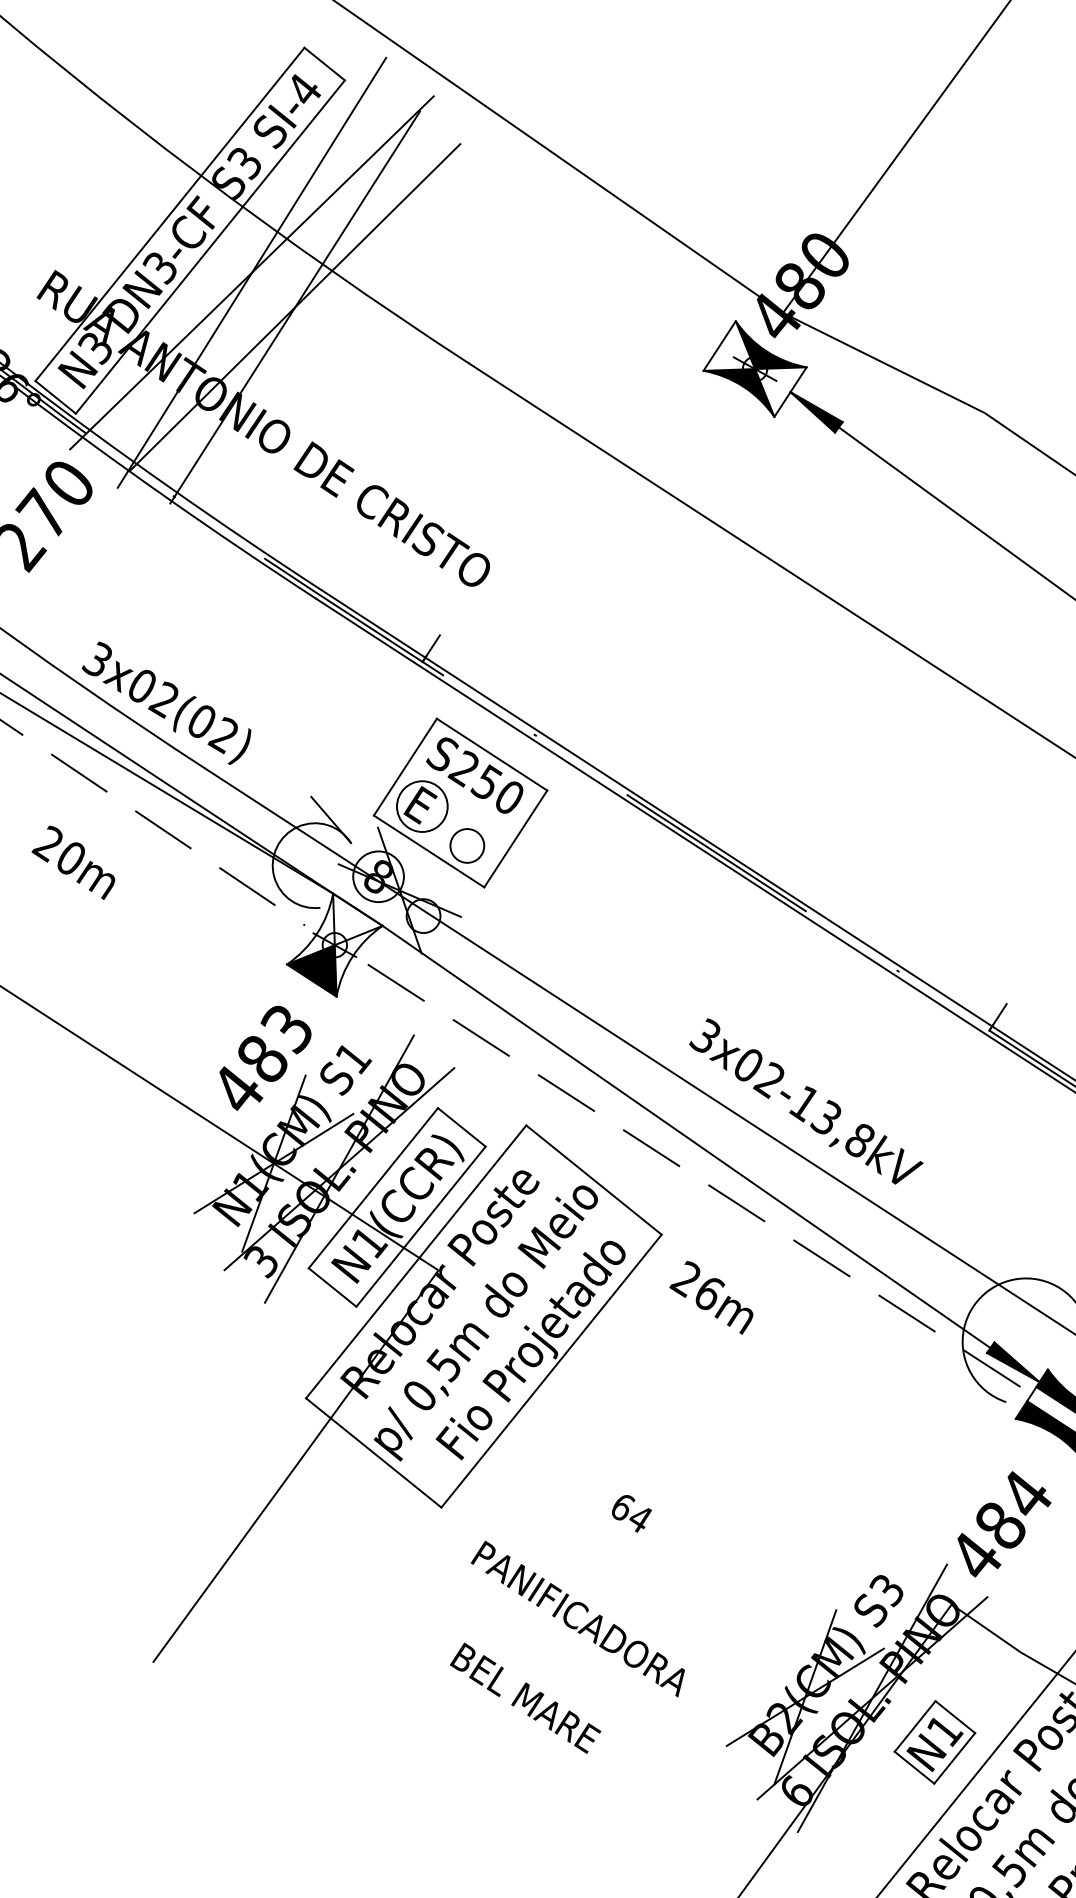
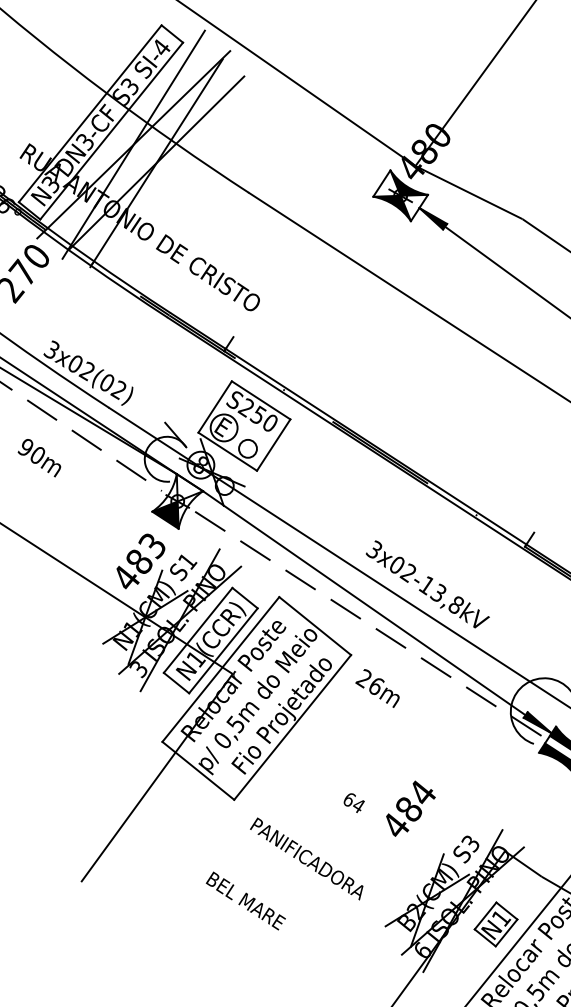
text: (46, 843) -> (24, 447), 20m -> 90m
text: (630, 1512) -> (353, 802), moved
text: (1003, 1523) -> (410, 808), moved
text: (524, 1697) -> (245, 900), moved

